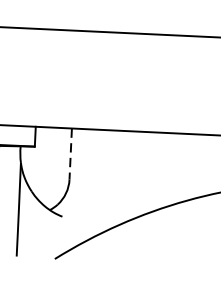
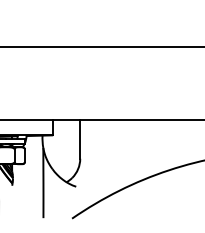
line: (71, 155) -> (80, 140), dashed -> solid

